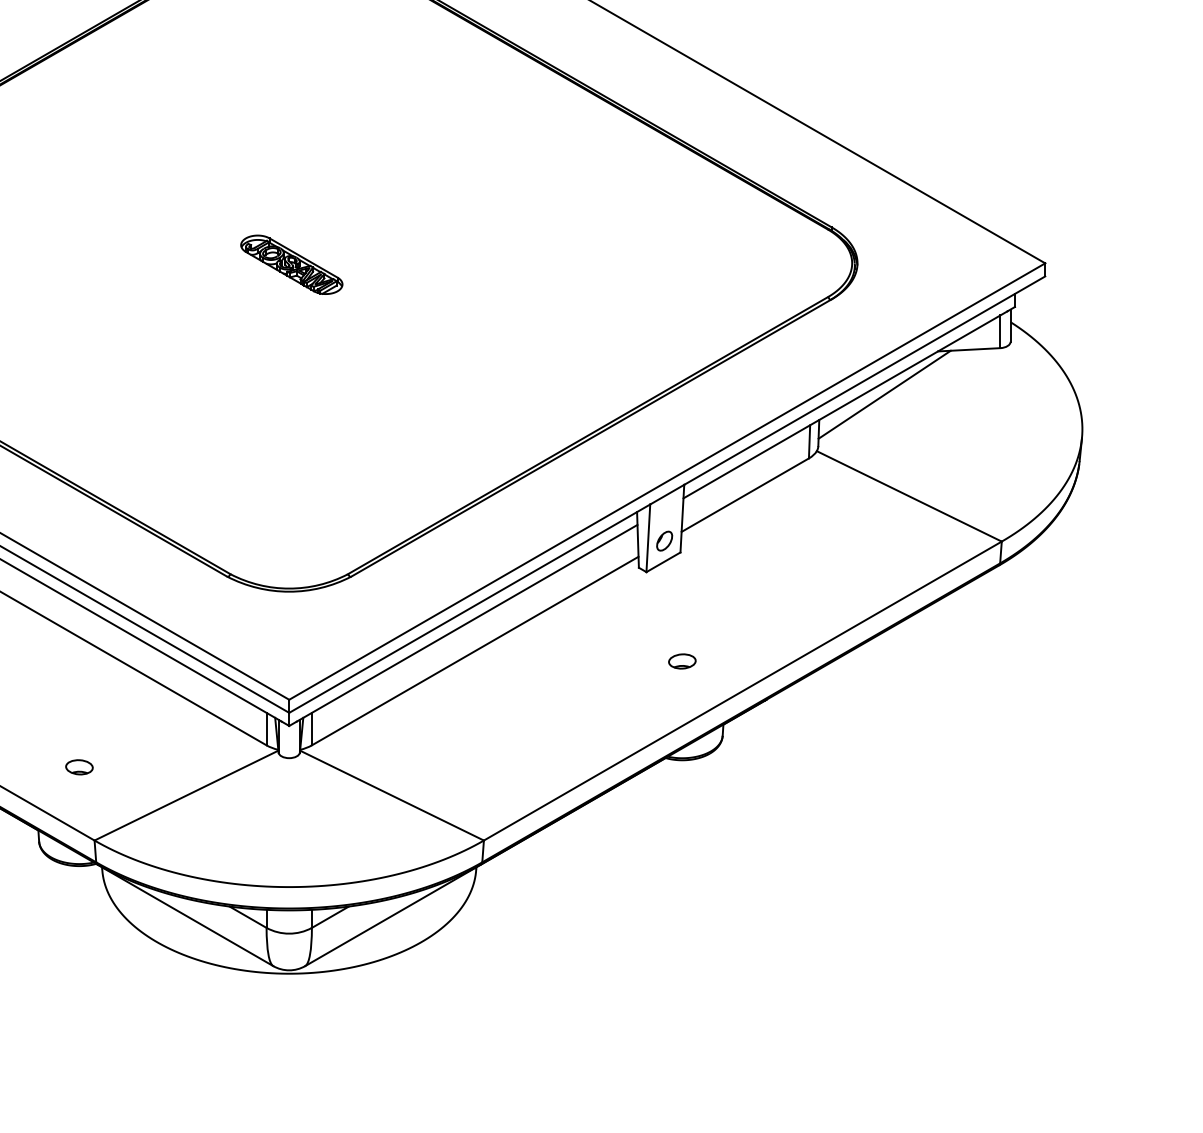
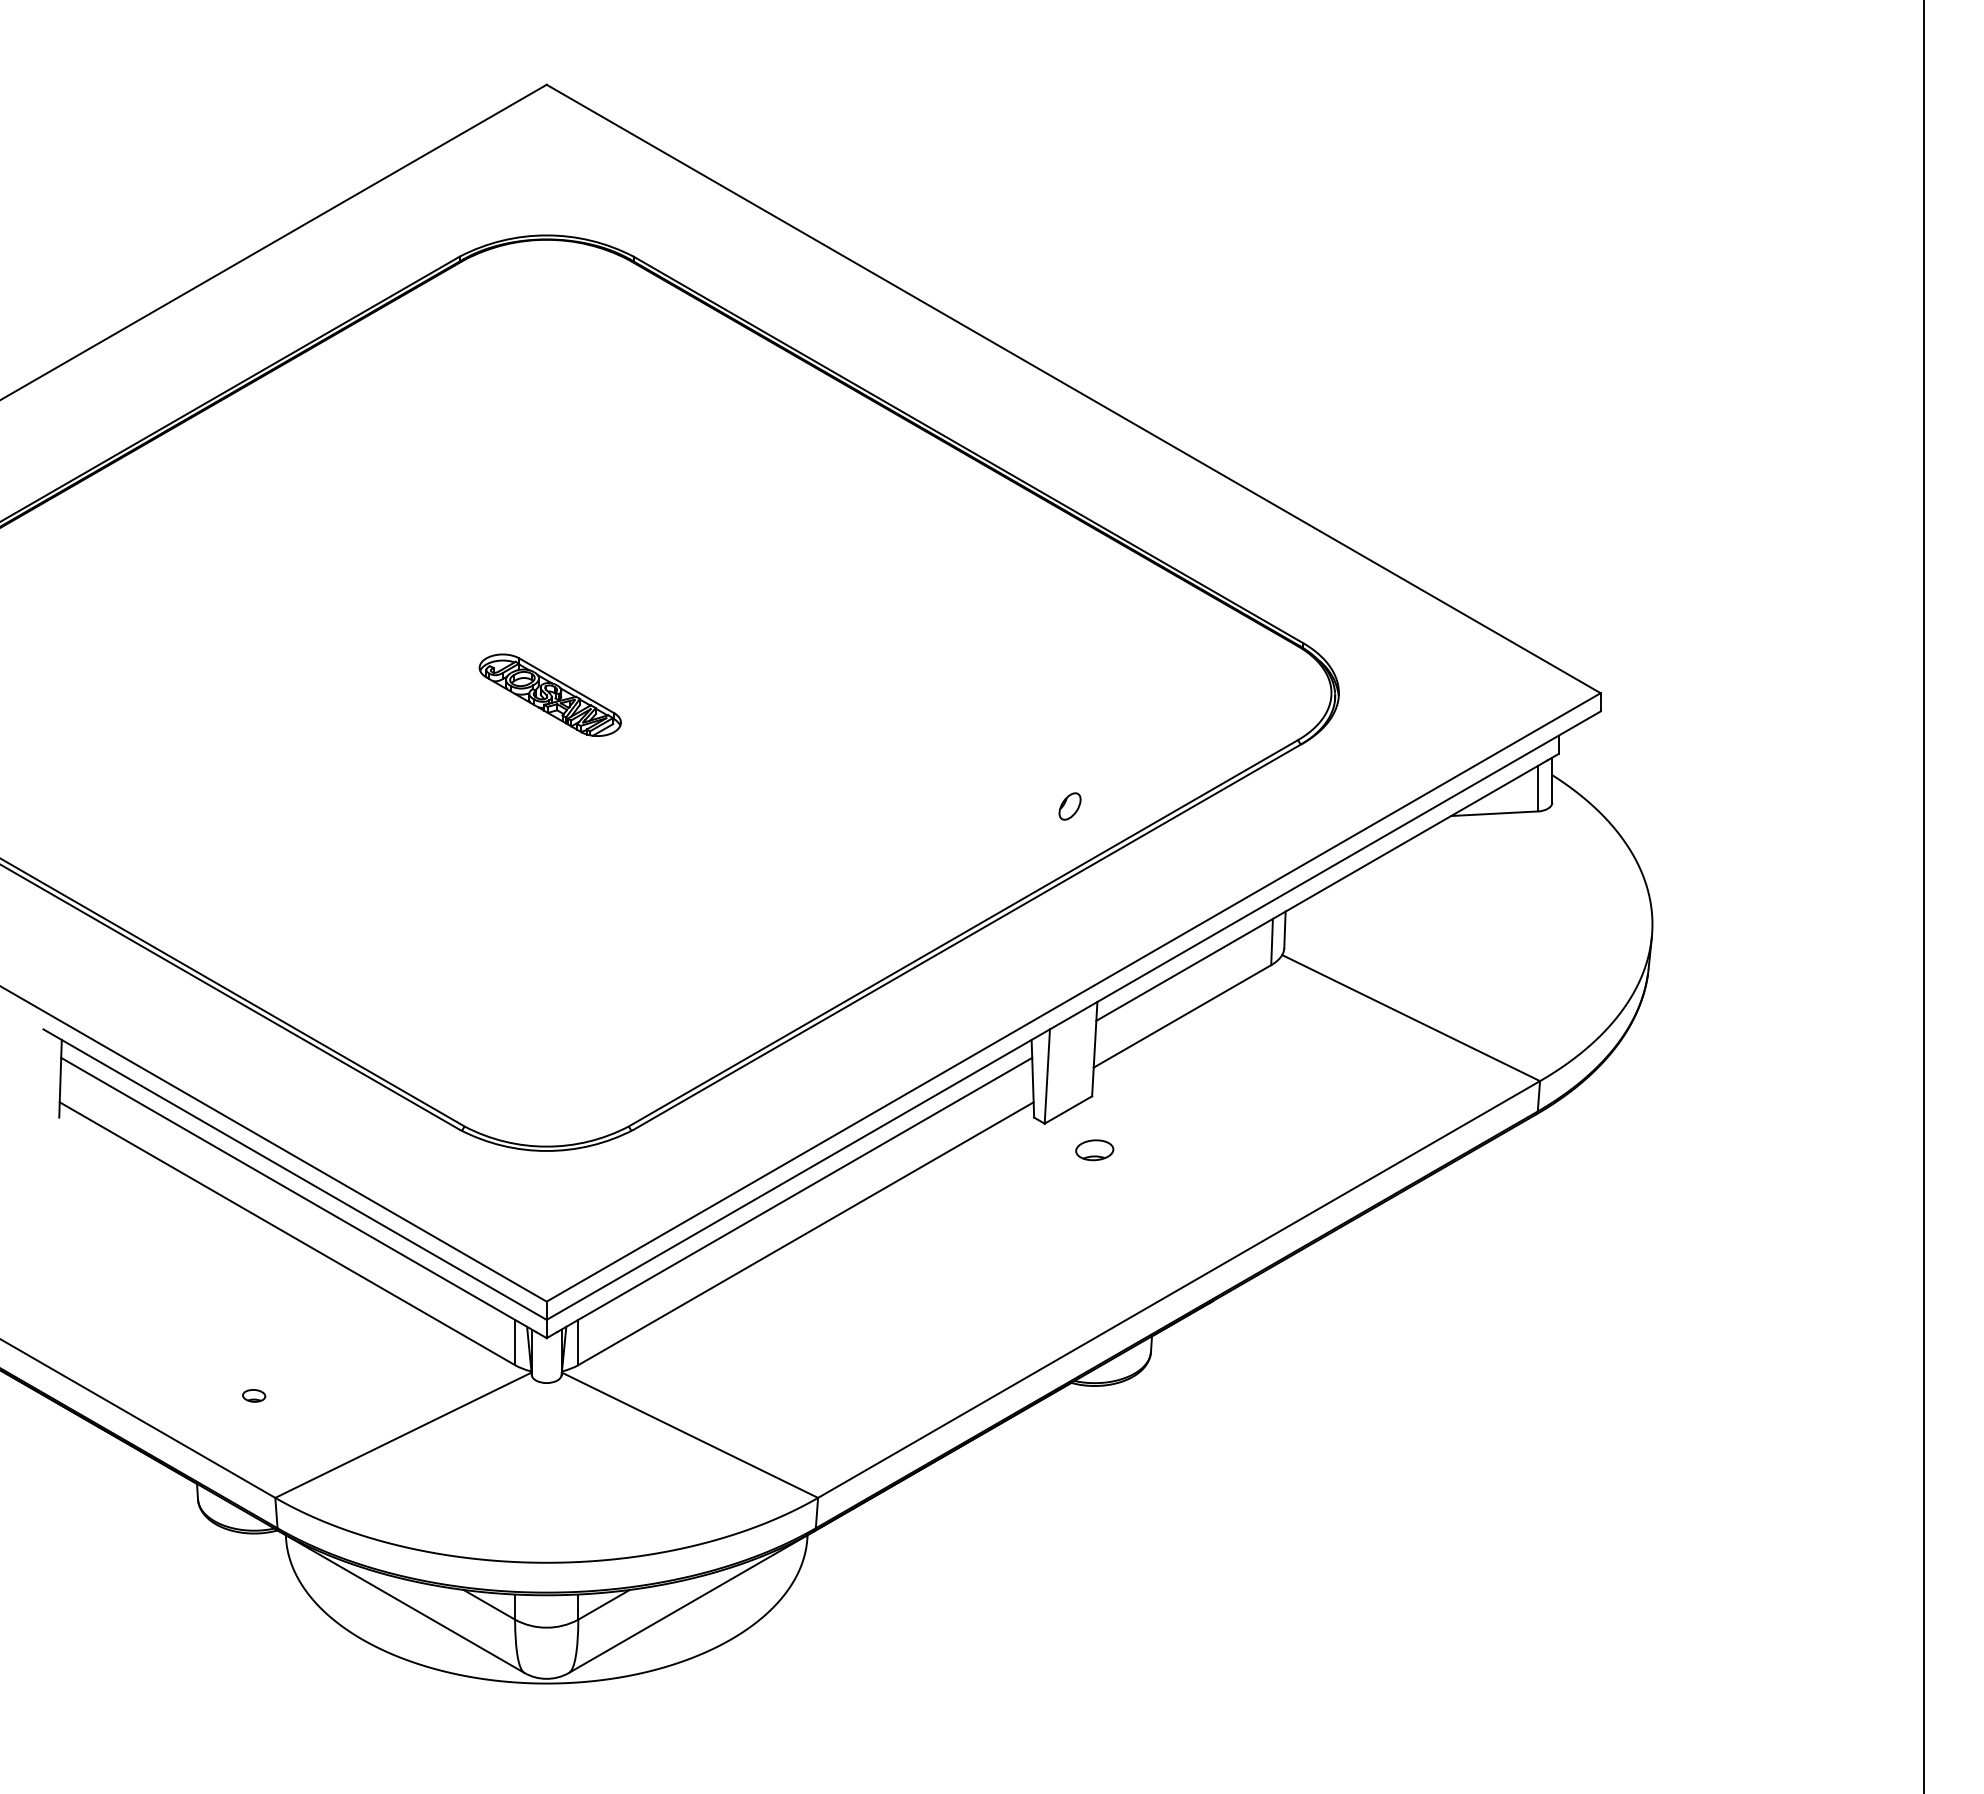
line: (884, 394) -> (1376, 876), removed
part: (664, 541) -> (1069, 806), moved
part: (682, 661) -> (1094, 1150), moved
part: (78, 767) -> (253, 1395), size x0.6

